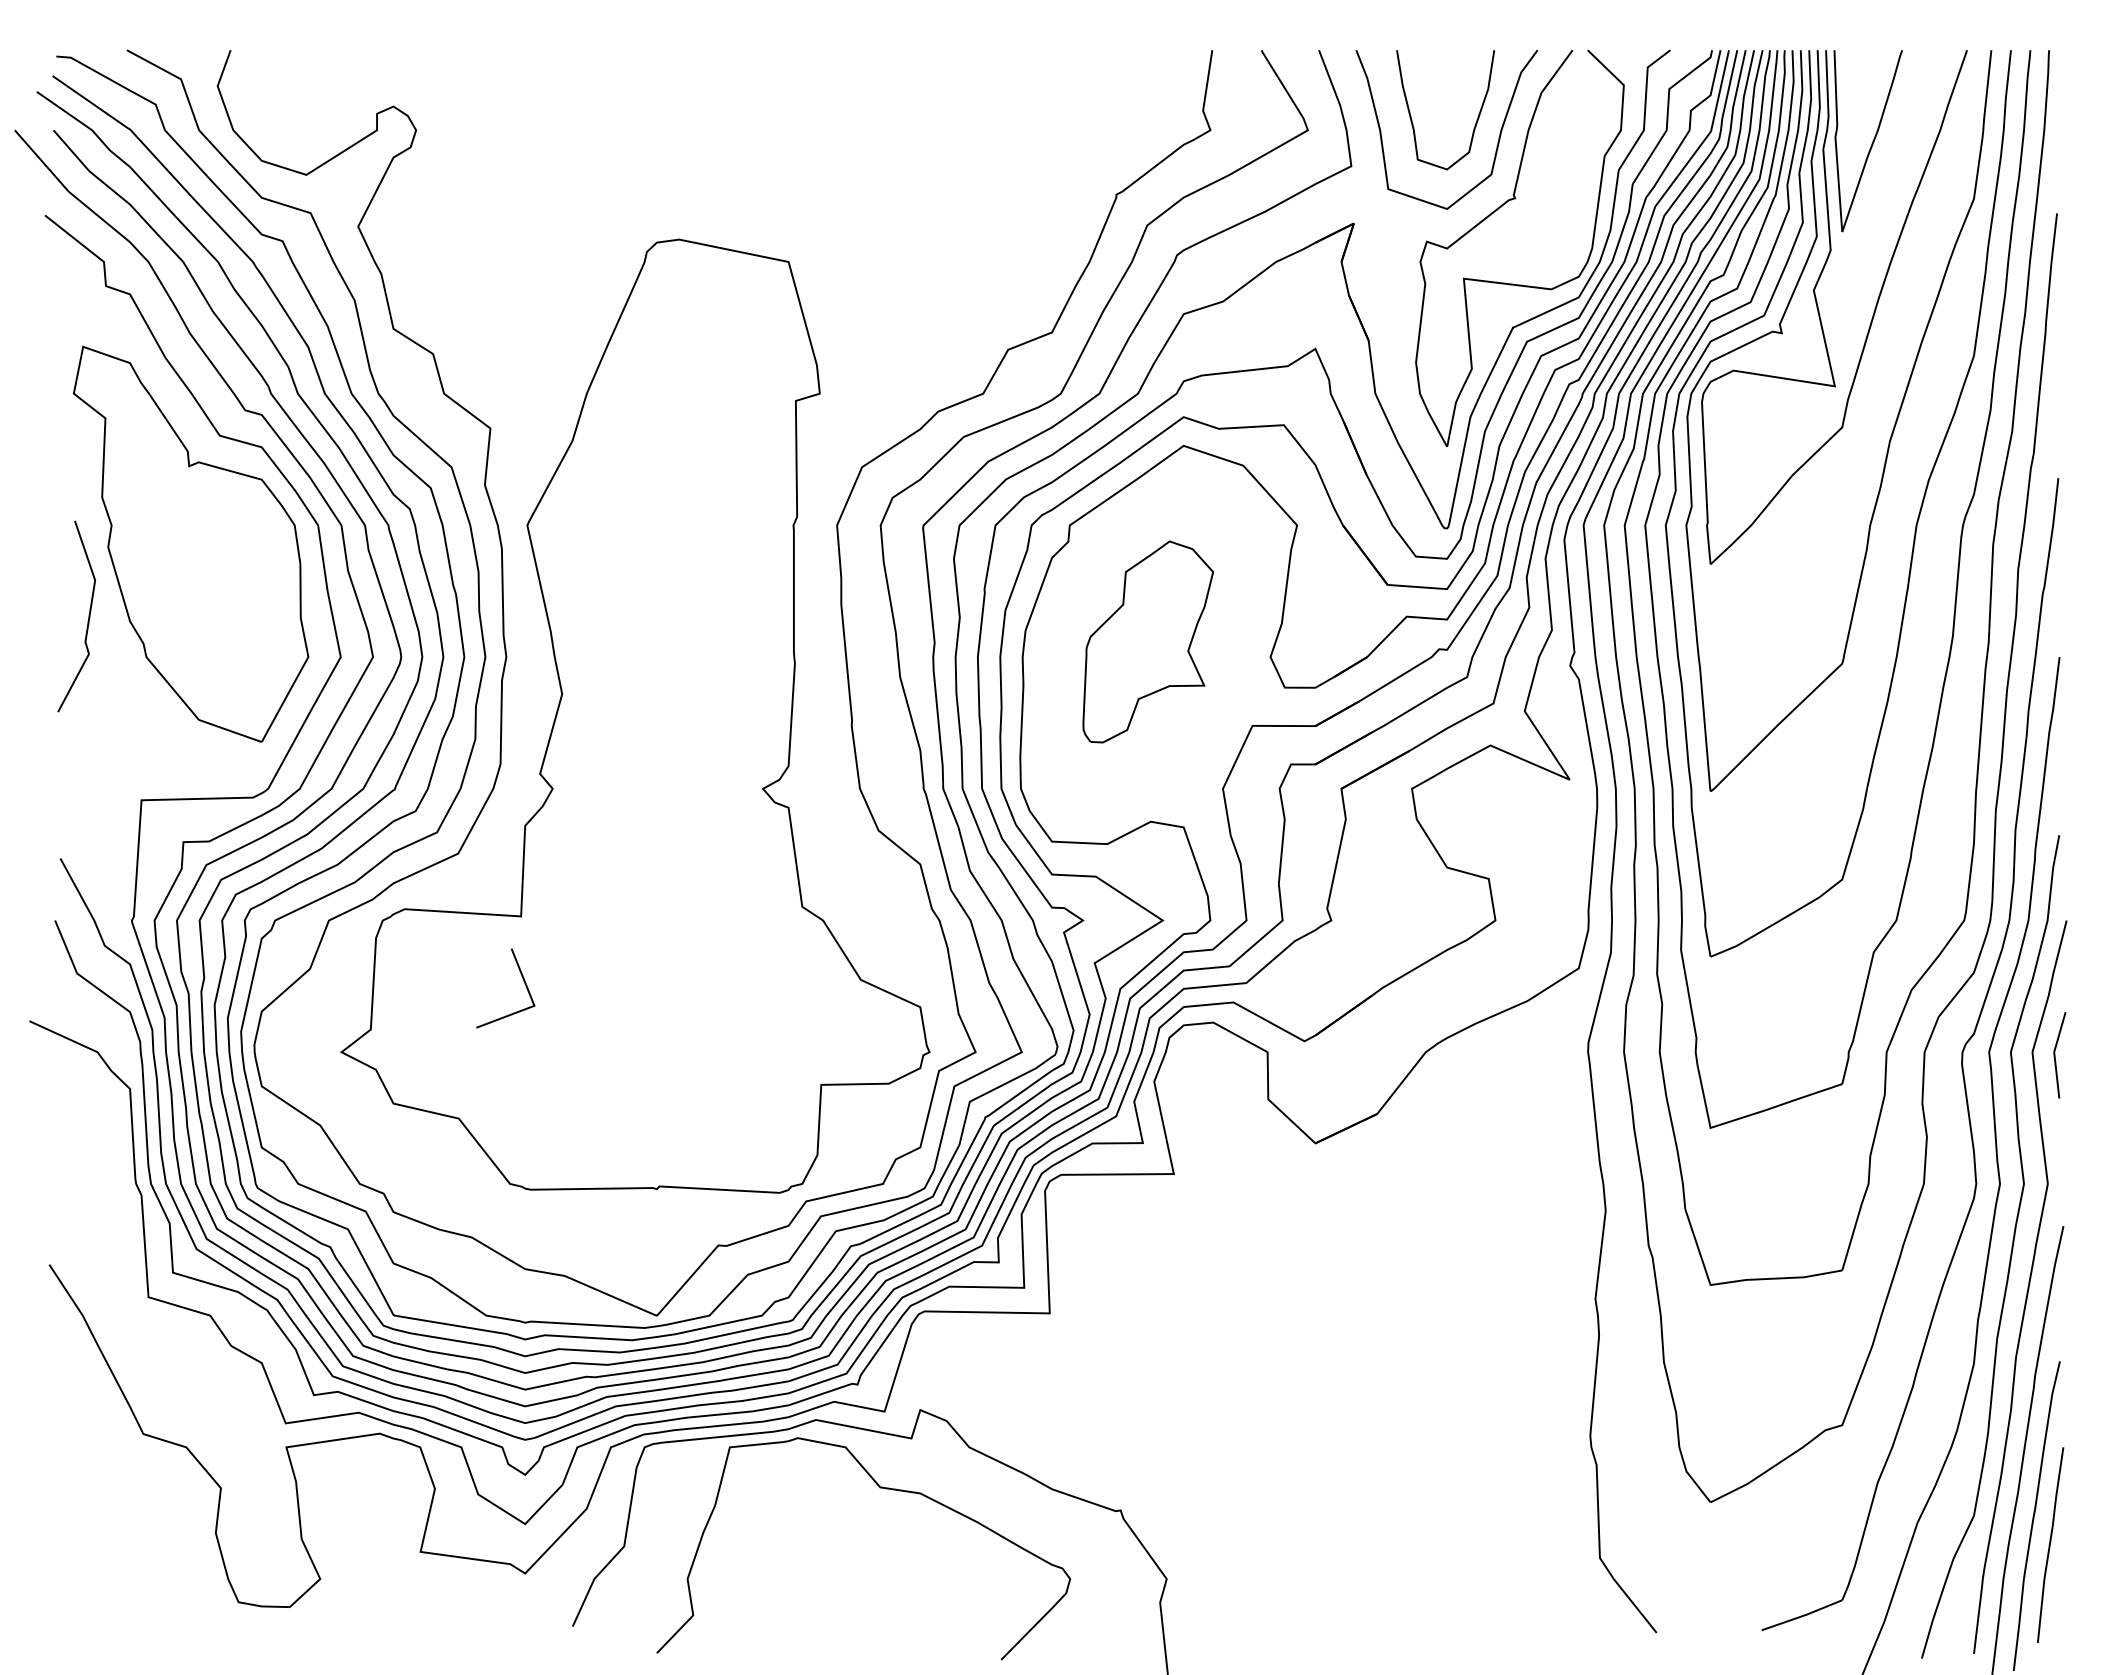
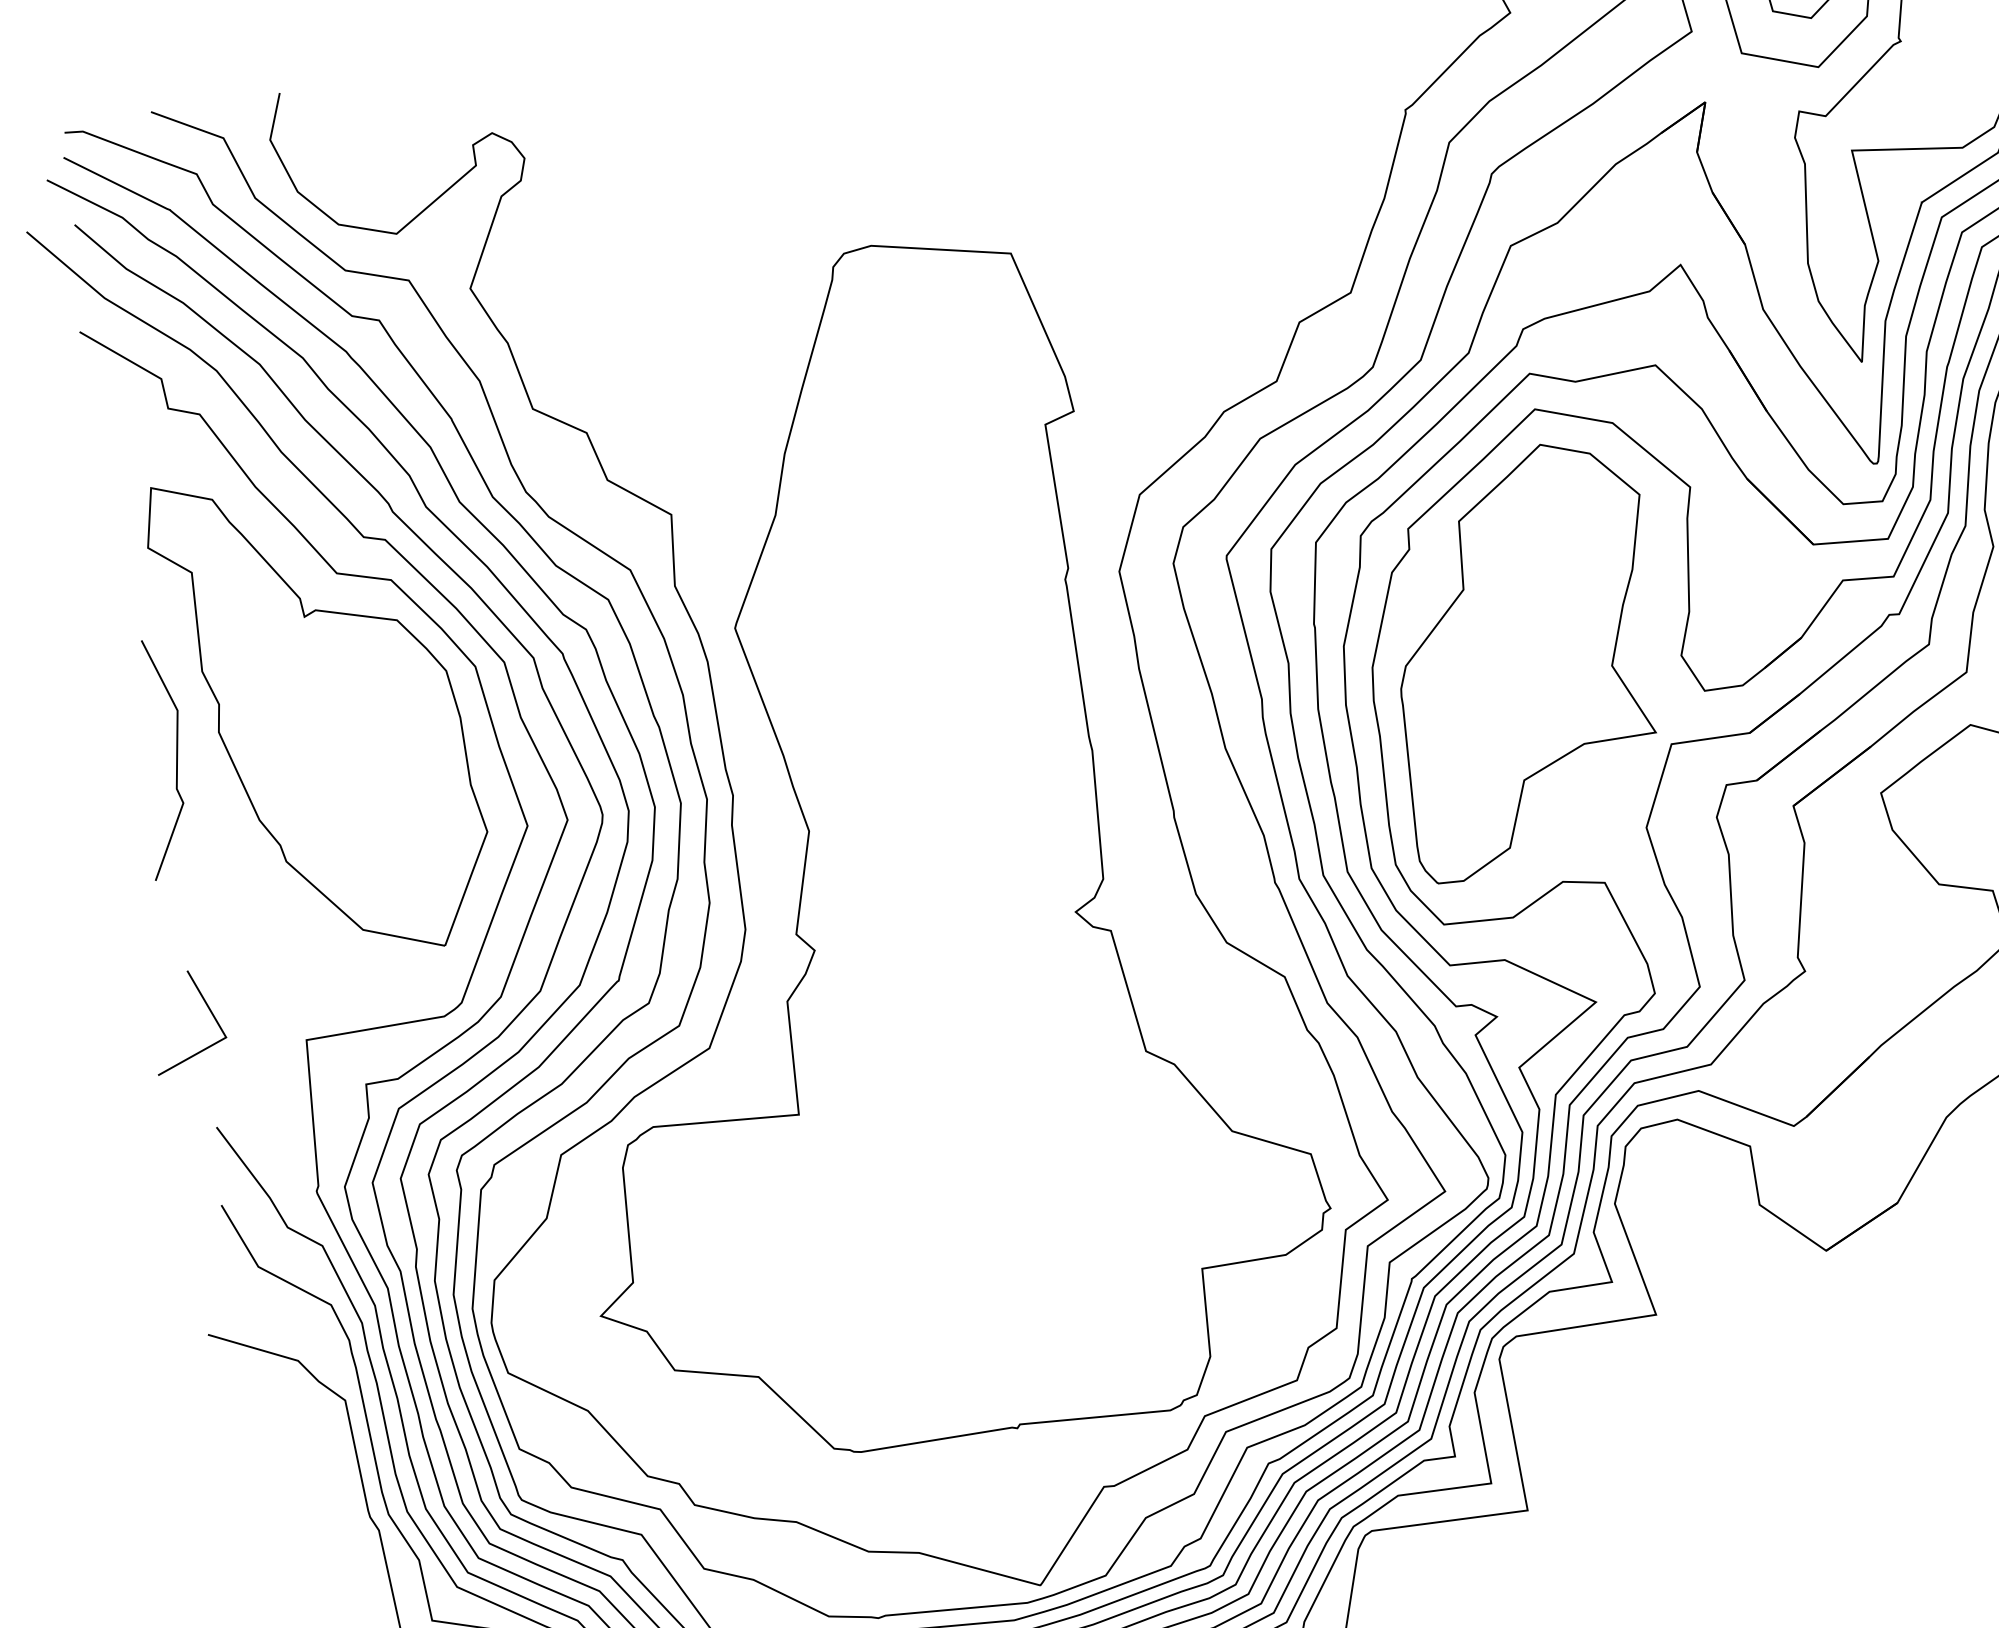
line: (88, 616) -> (175, 756), moved
part: (1148, 641) -> (1527, 658), size x1.67
line: (522, 979) -> (206, 1006), moved

